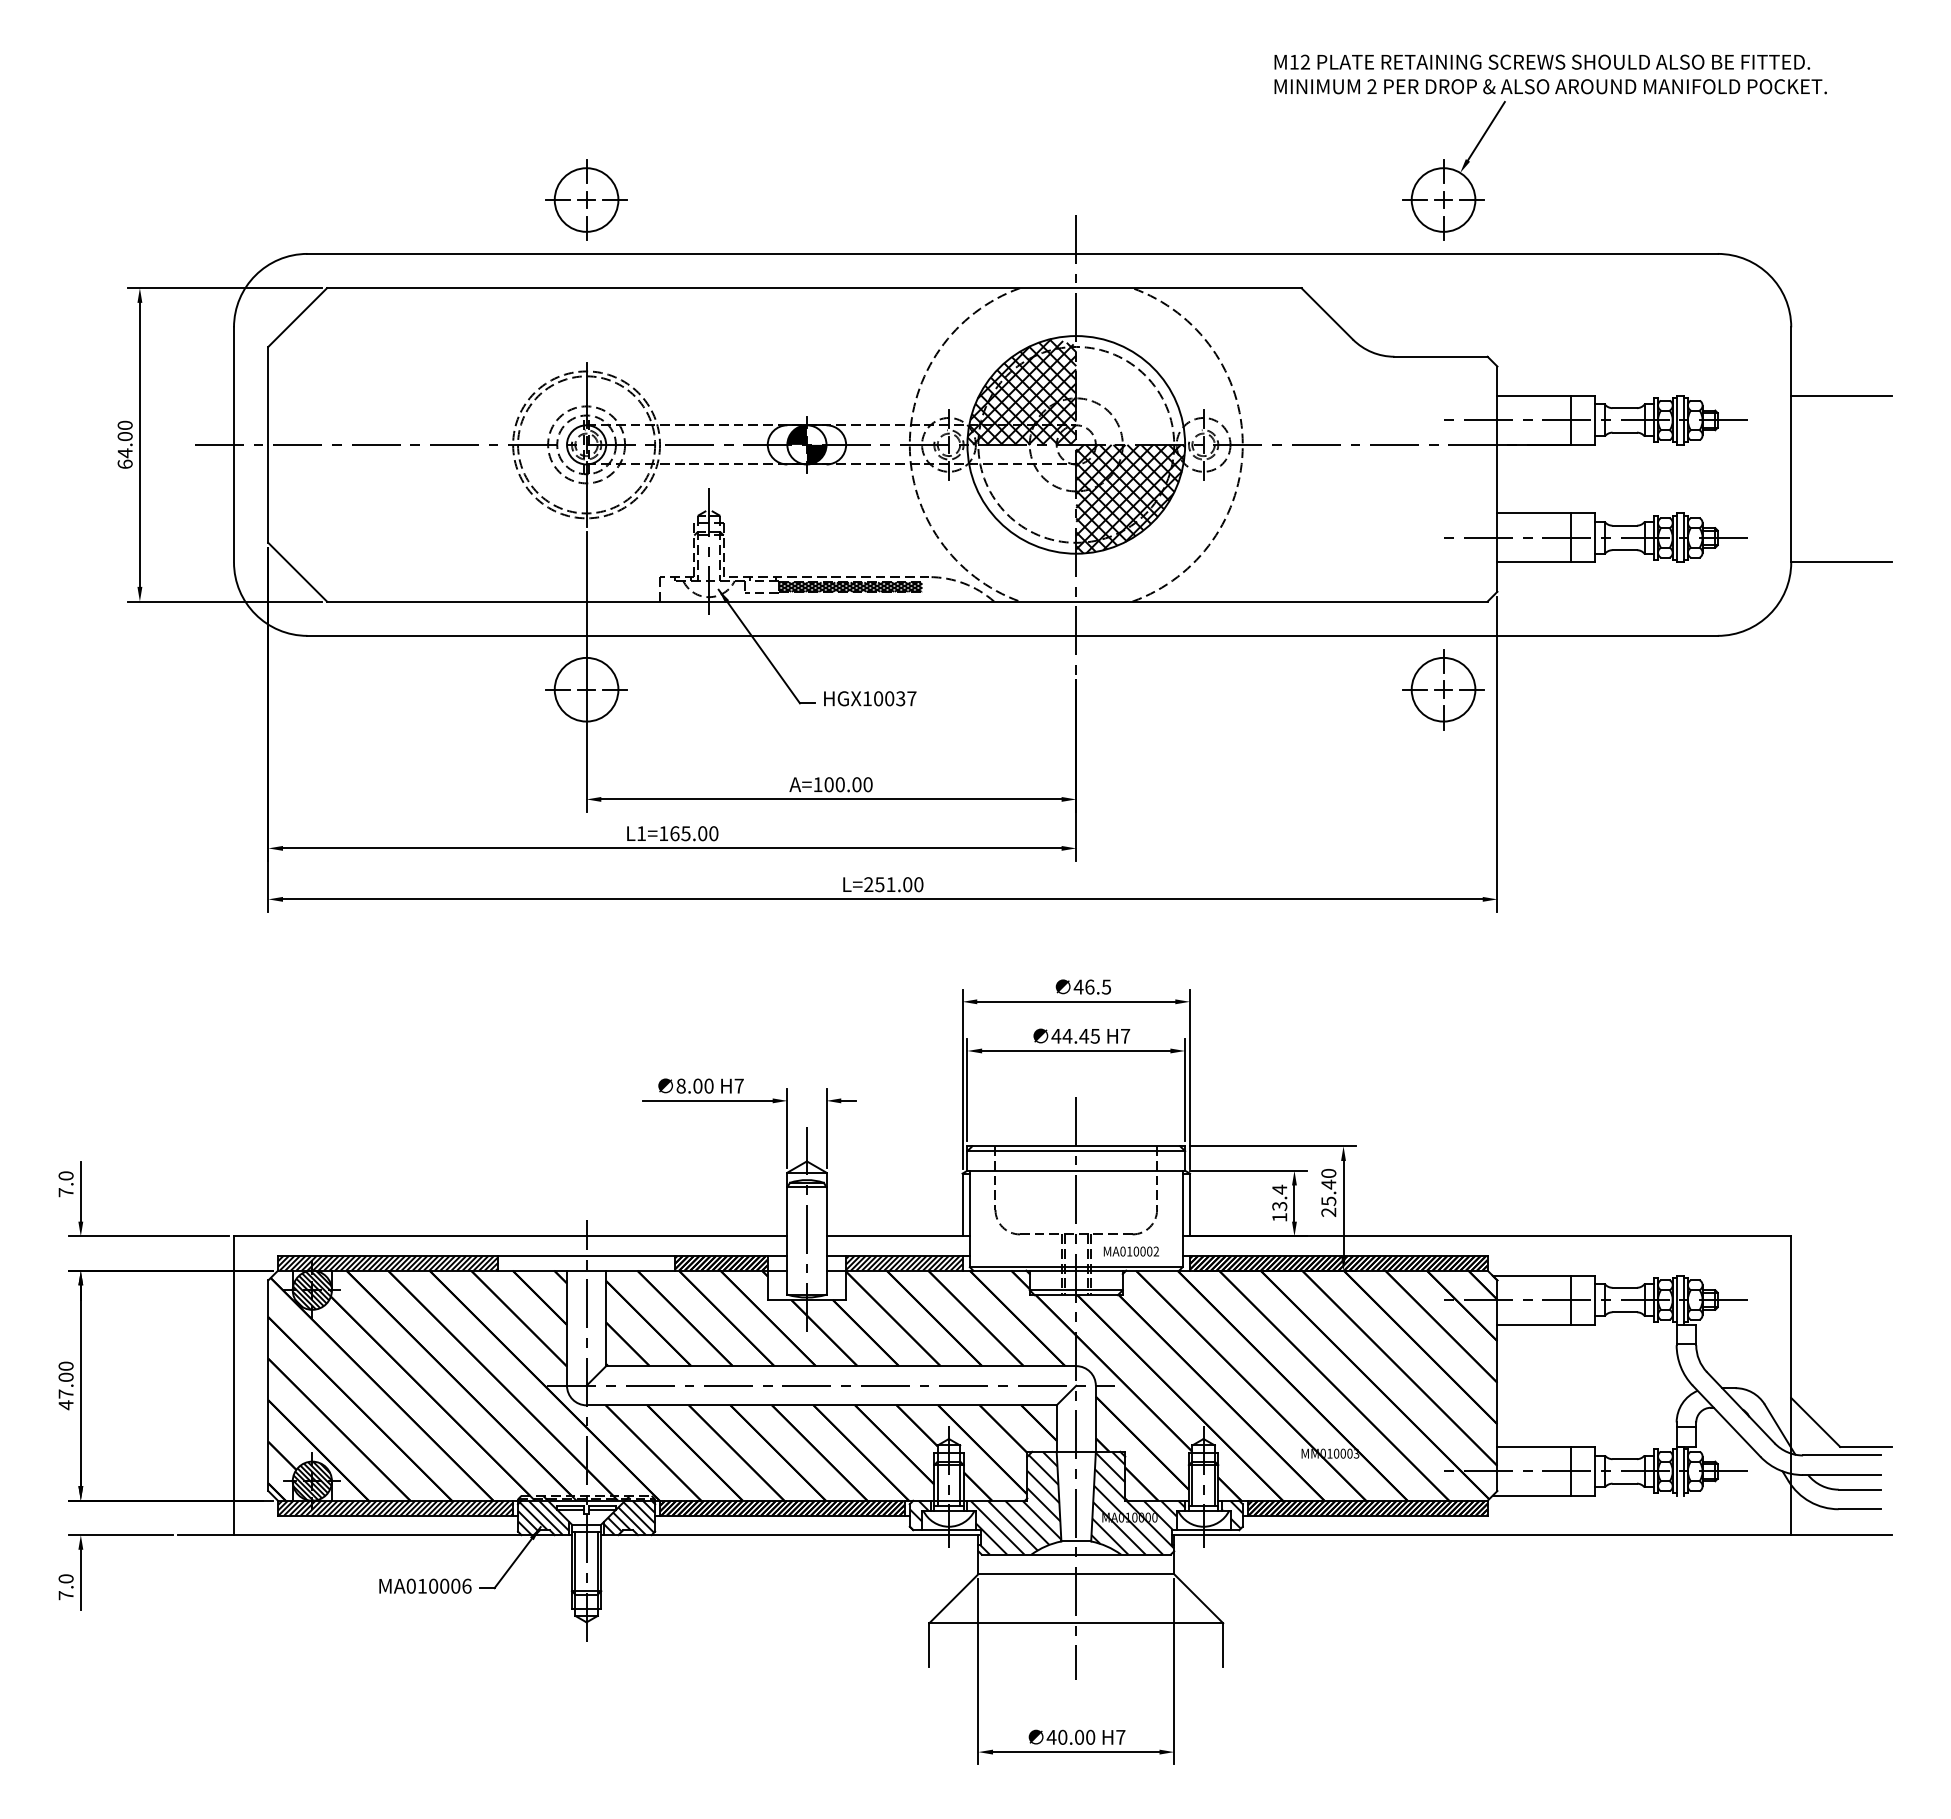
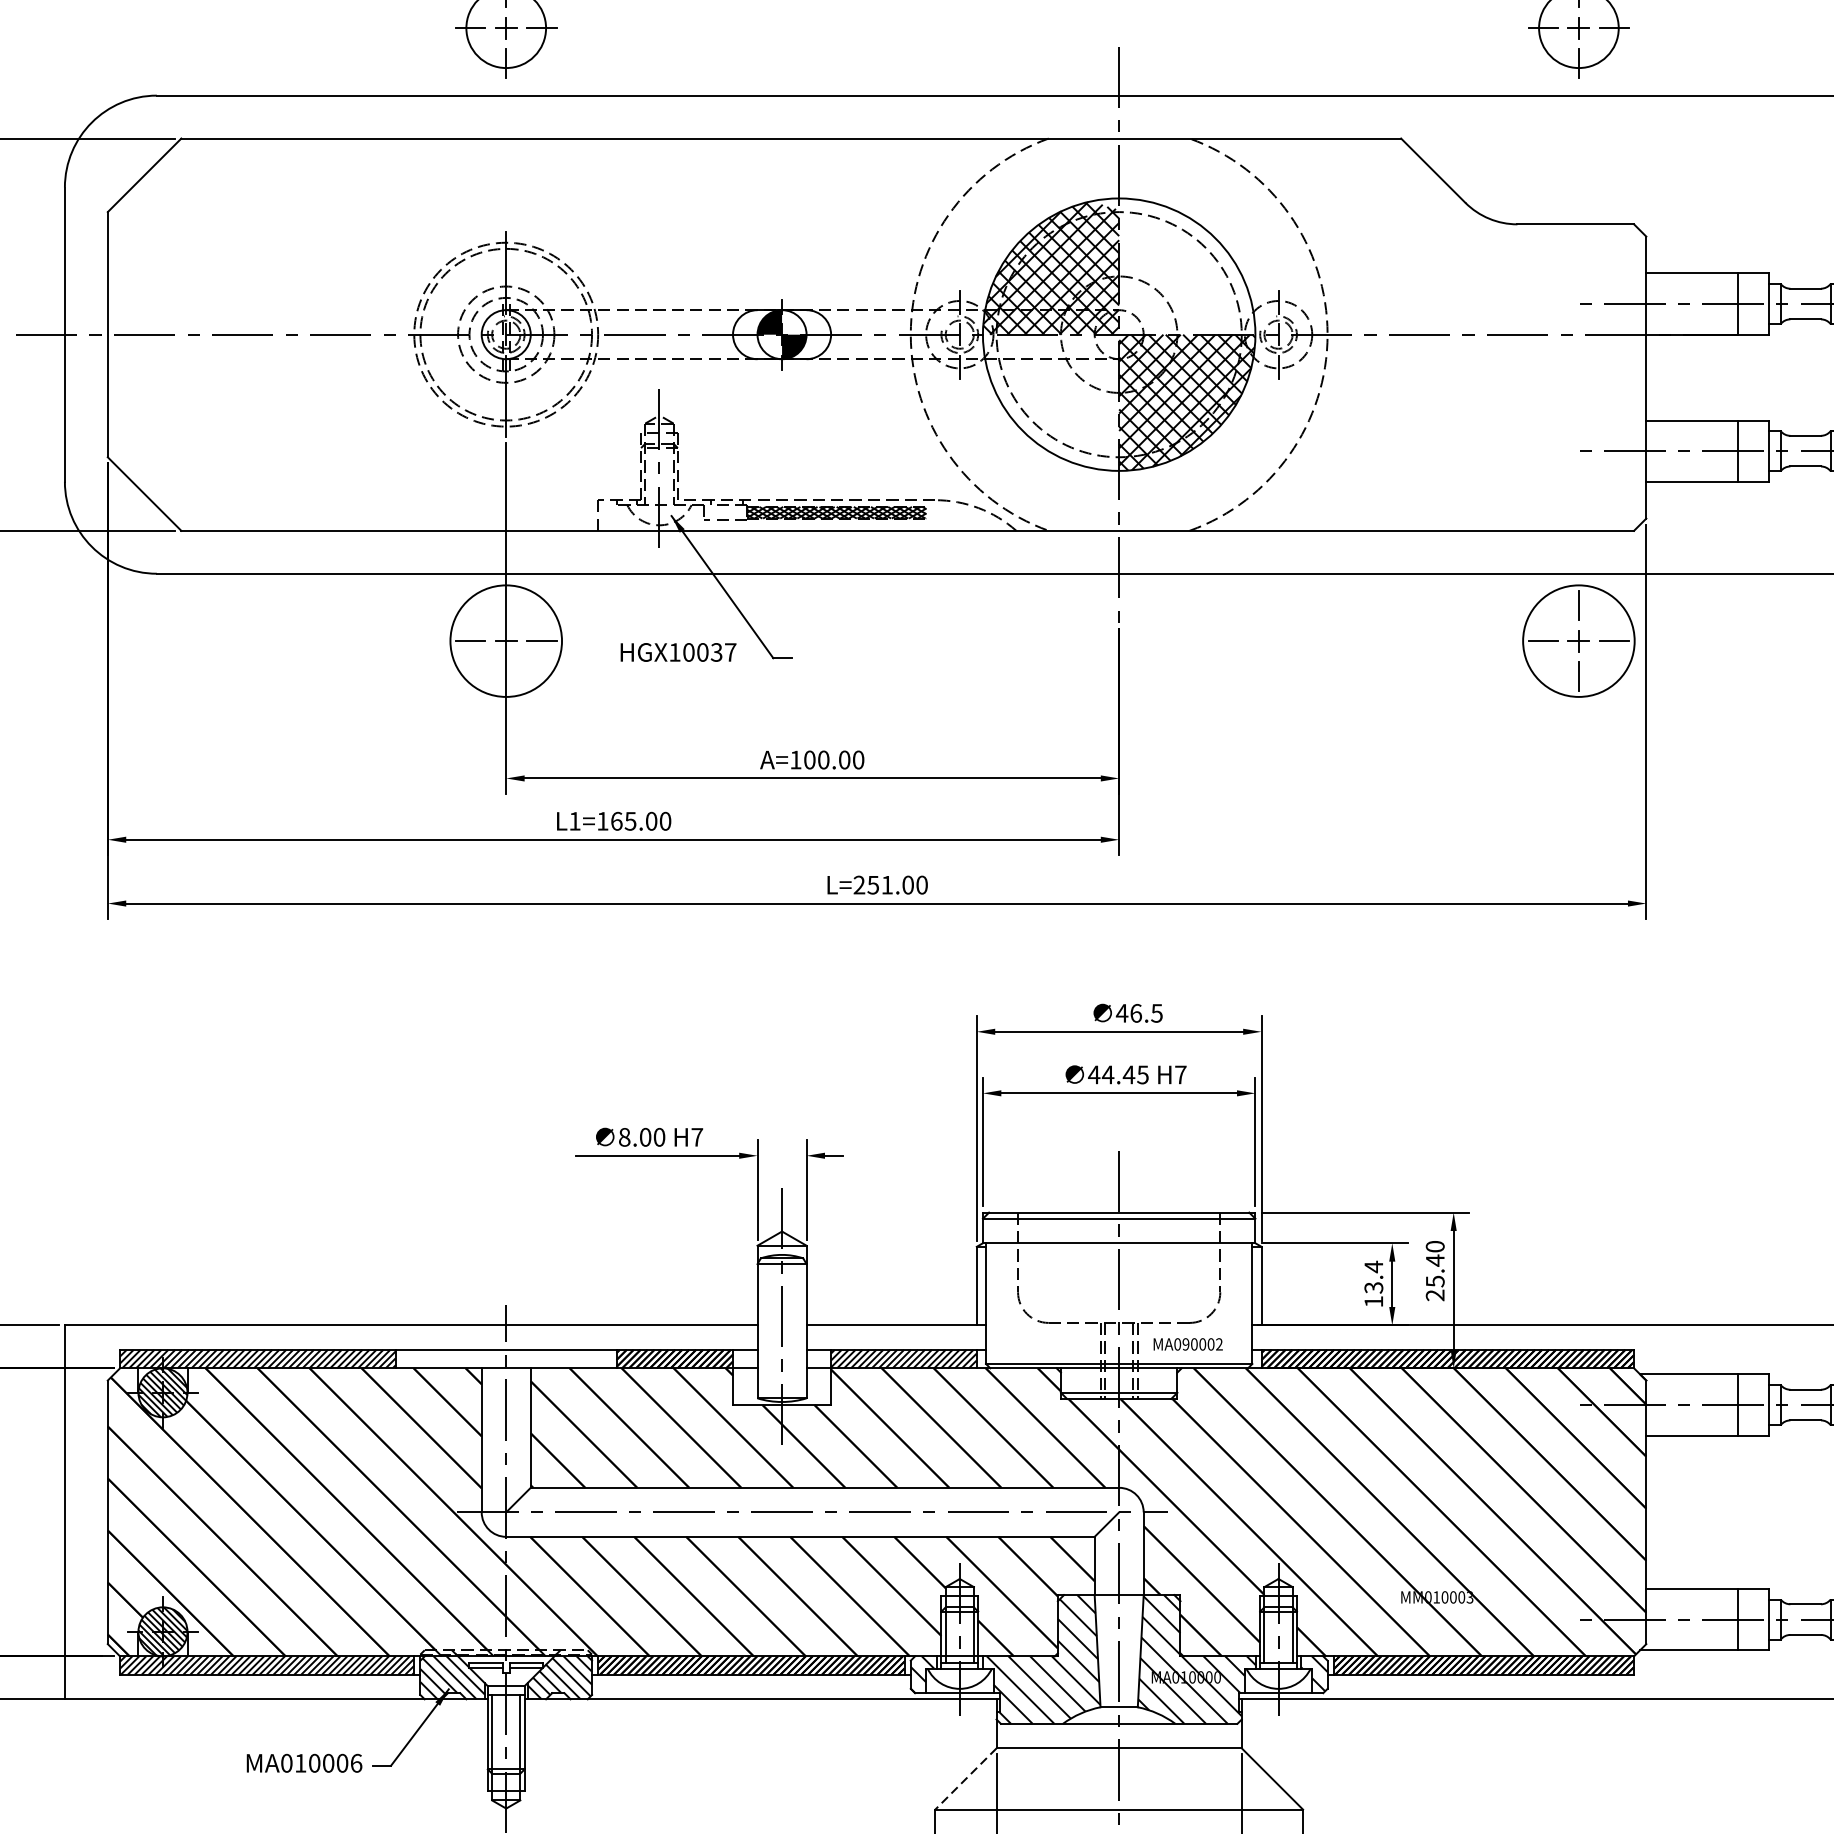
circle: (586, 689) -> (506, 640), size x1.4
circle: (1443, 689) -> (1578, 640), size x1.4
text: (870, 698) -> (678, 652), moved
text: (1129, 1251) -> (1185, 1344), MA010002 -> MA090002
line: (953, 1598) -> (965, 1778), solid -> dashed

